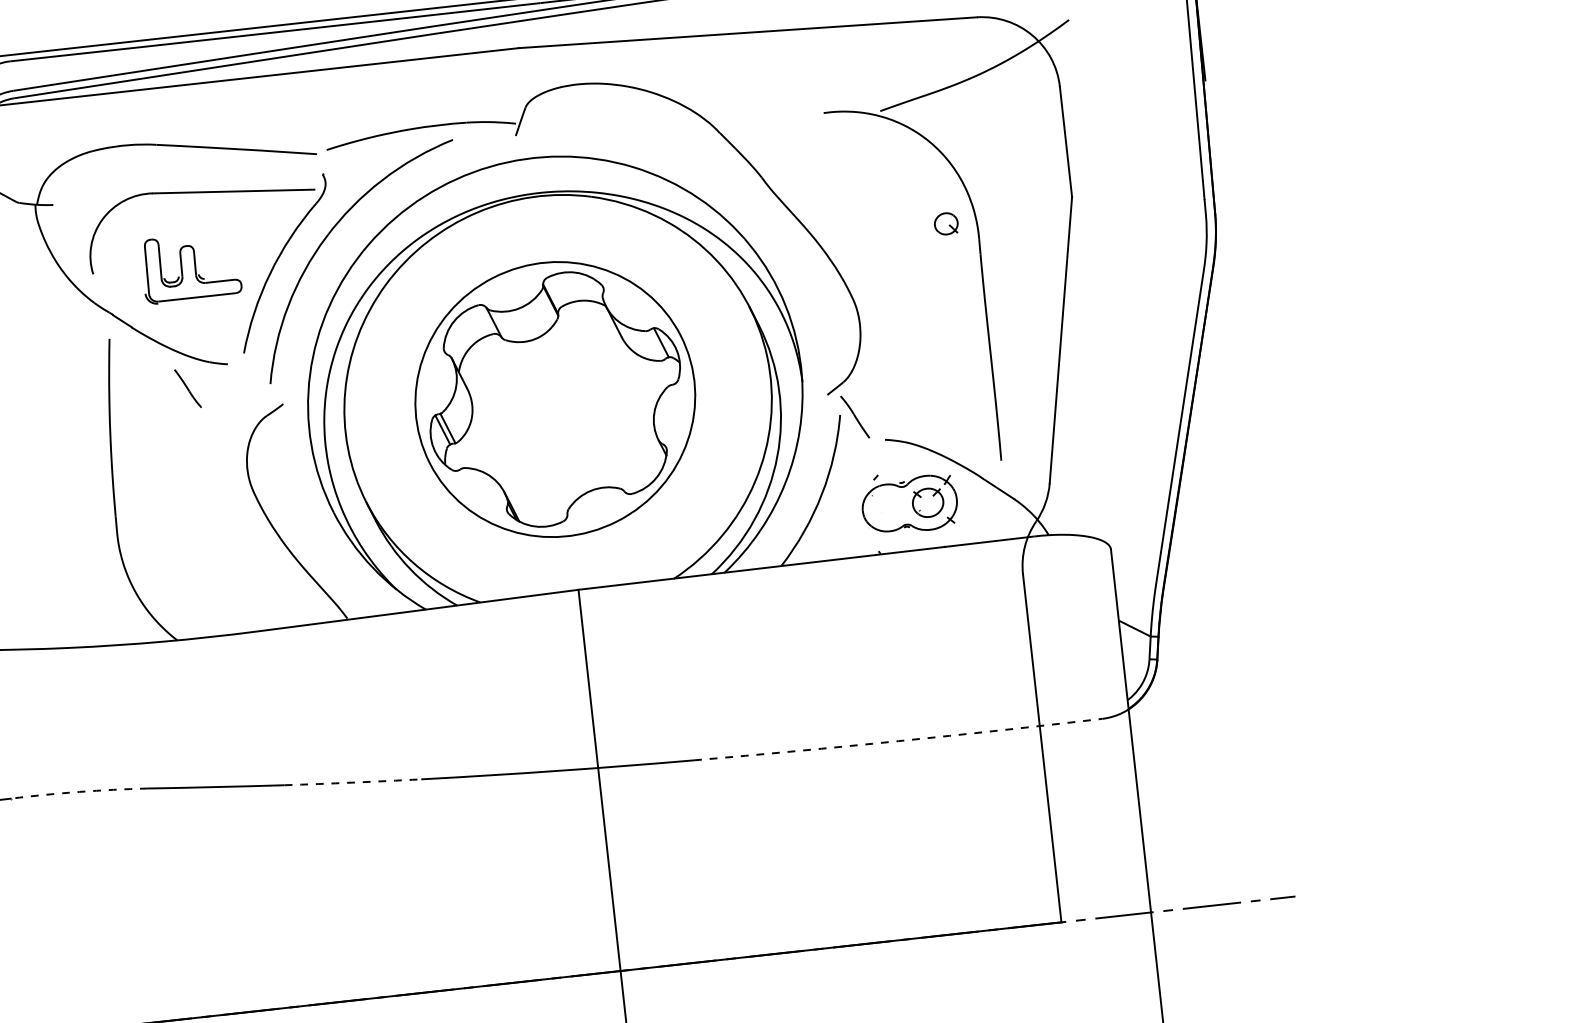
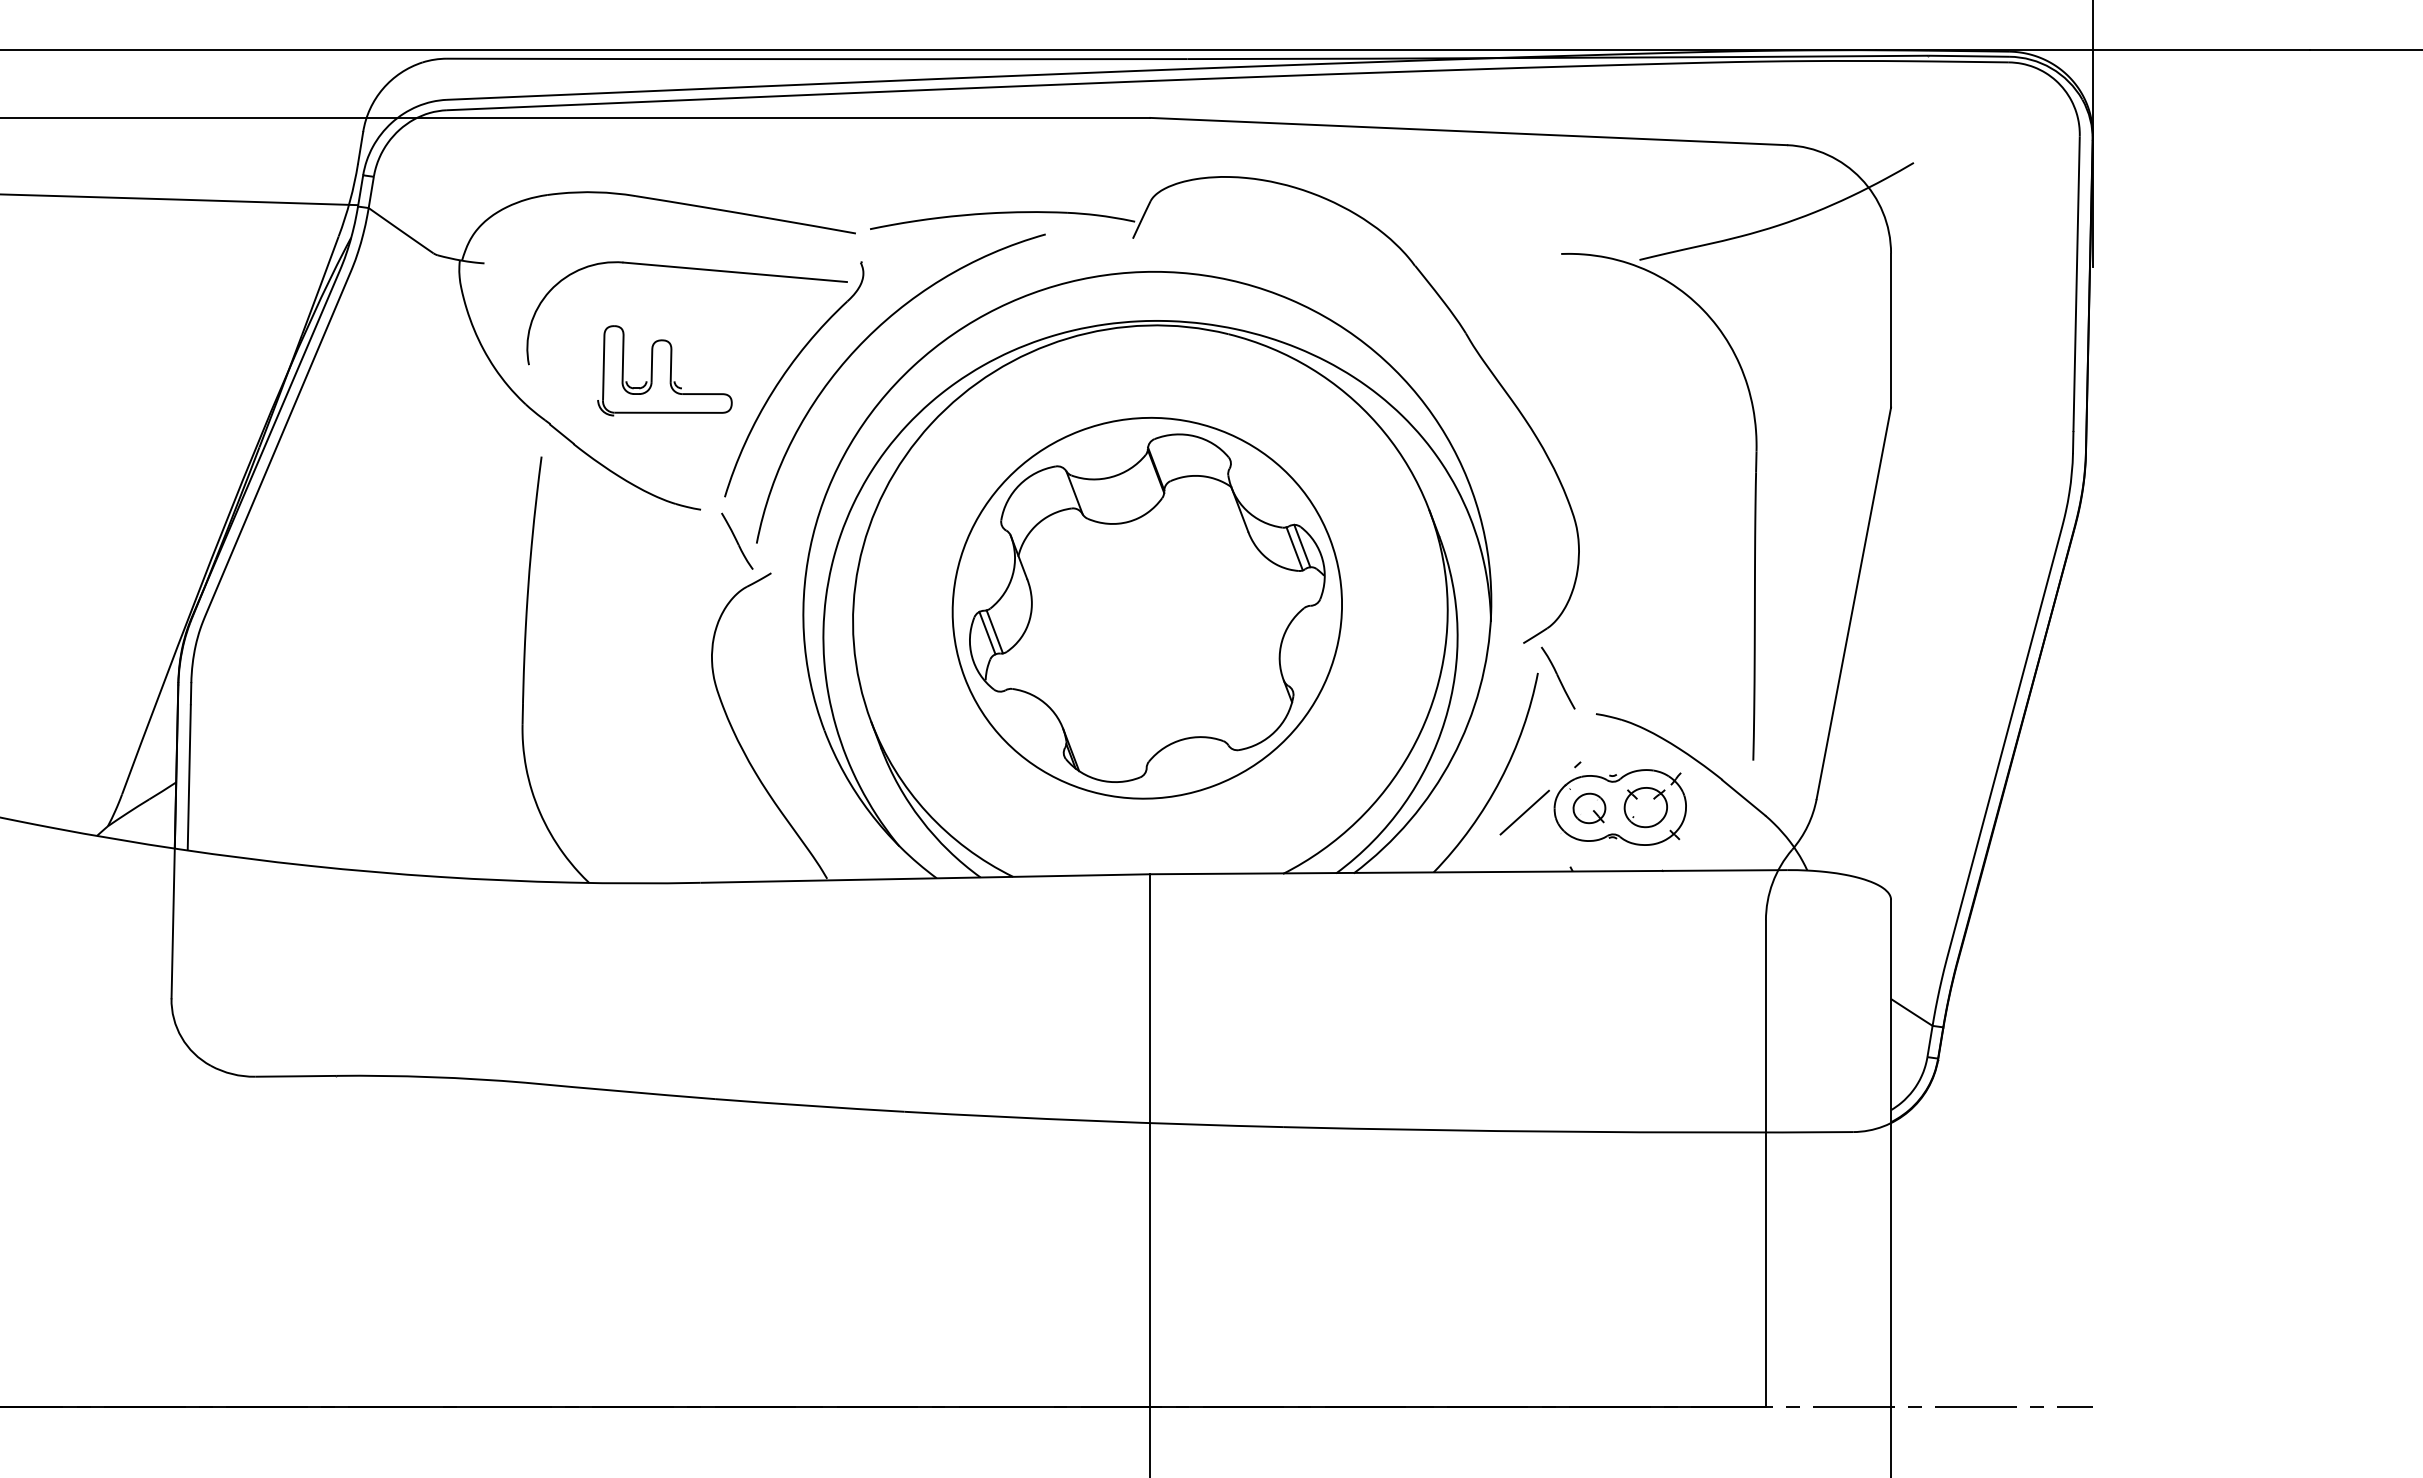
part: (946, 223) -> (1589, 808), moved
line: (655, 345) -> (1294, 548), added
part: (188, 388) -> (737, 540), moved
line: (841, 515) -> (1524, 812), added
arc: (898, 740) -> (1568, 1131), dashed -> solid
arc: (352, 782) -> (809, 1105), dashed -> solid
arc: (79, 792) -> (431, 1077), dashed -> solid

